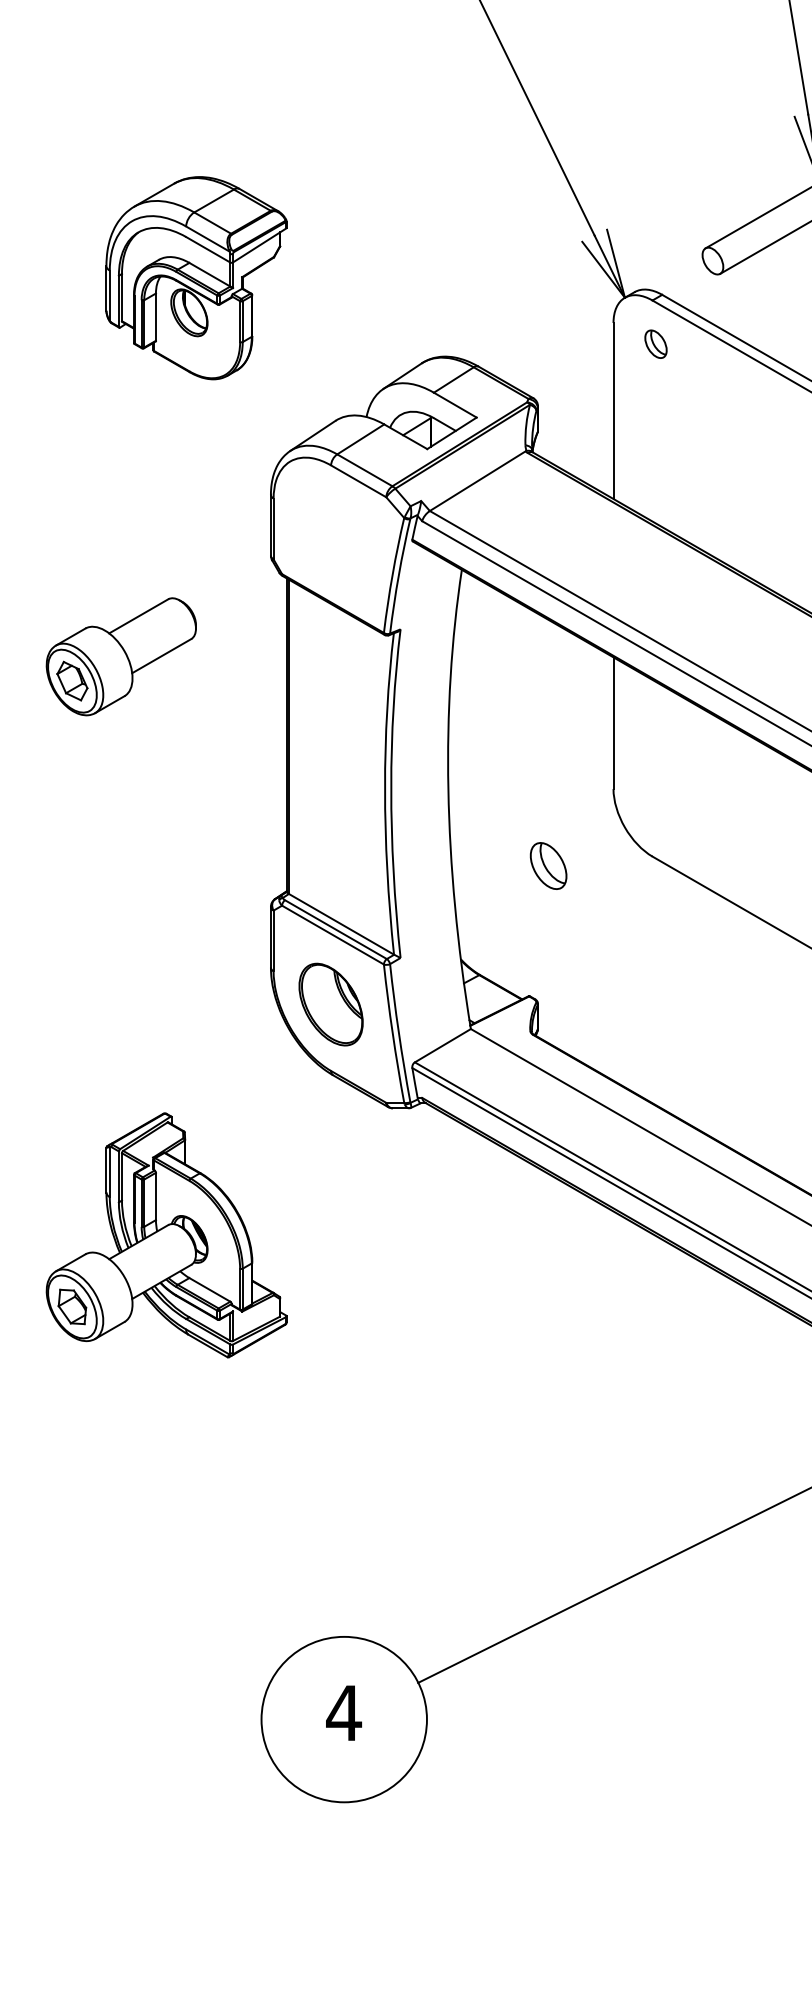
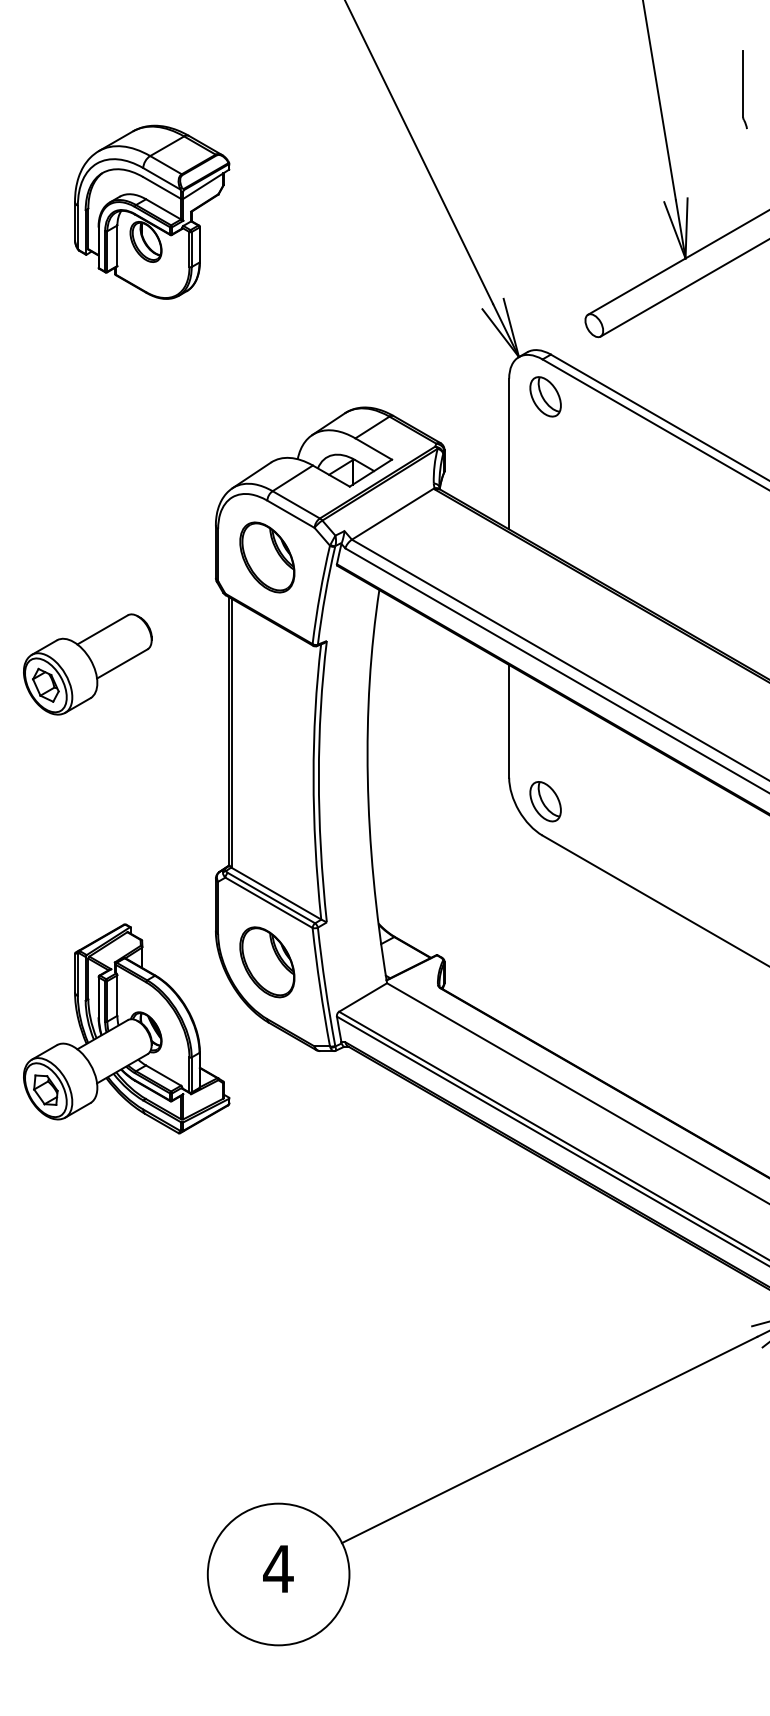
part: (196, 277) -> (152, 211), moved
part: (655, 343) -> (545, 396), size x1.67
part: (331, 531) -> (267, 557), added
part: (548, 865) -> (545, 801), moved
part: (166, 1234) -> (126, 1028), moved

